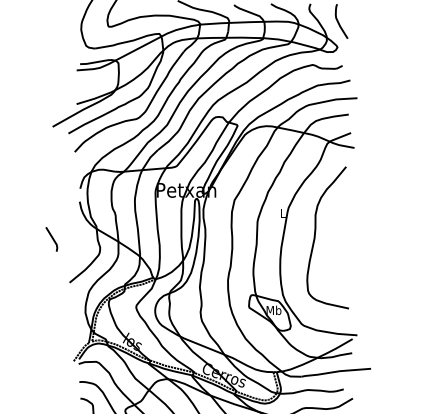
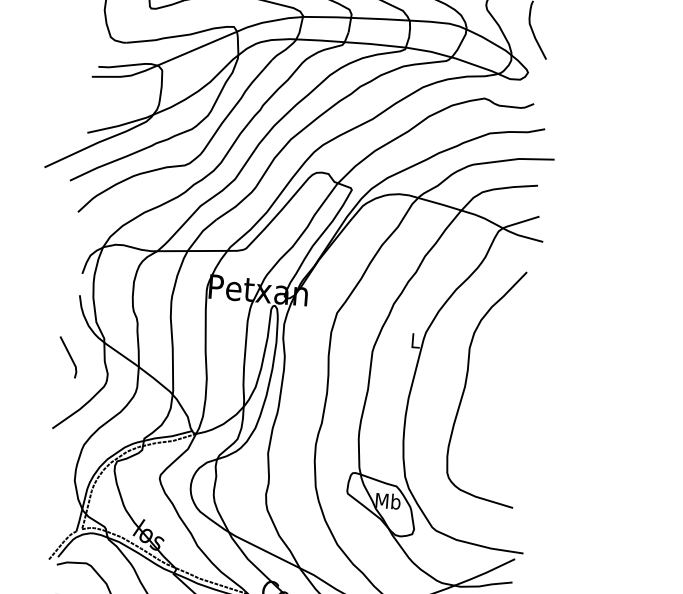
line: (51, 238) -> (67, 355), moved

